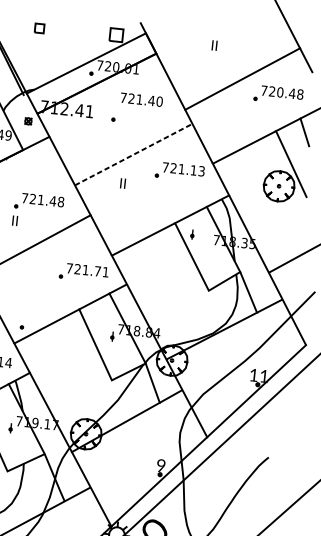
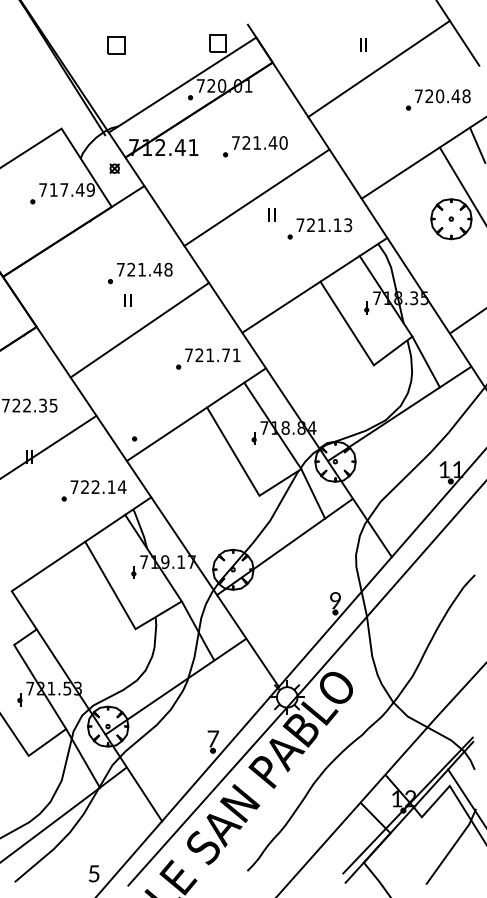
part: (39, 28) -> (116, 45), size x1.43
text: (214, 45) -> (363, 44), moved
line: (242, 78) -> (378, 68), moved
text: (141, 99) -> (259, 142), moved
line: (134, 154) -> (257, 197), dashed -> solid
part: (179, 171) -> (319, 228), moved
text: (122, 183) -> (271, 214), moved
text: (14, 220) -> (127, 300), moved
part: (192, 234) -> (366, 307), moved

